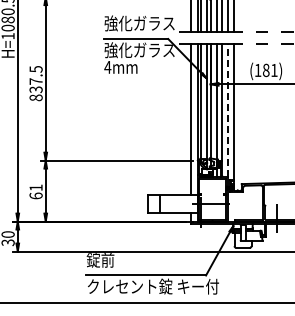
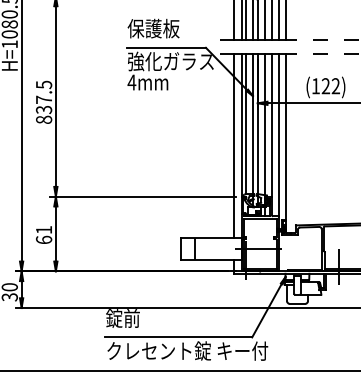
text: (139, 23) -> (170, 28), 強化ガラス -> 保護板
text: (269, 70) -> (329, 86), (181) -> (122)
line: (227, 110) -> (278, 135), dashed -> solid

